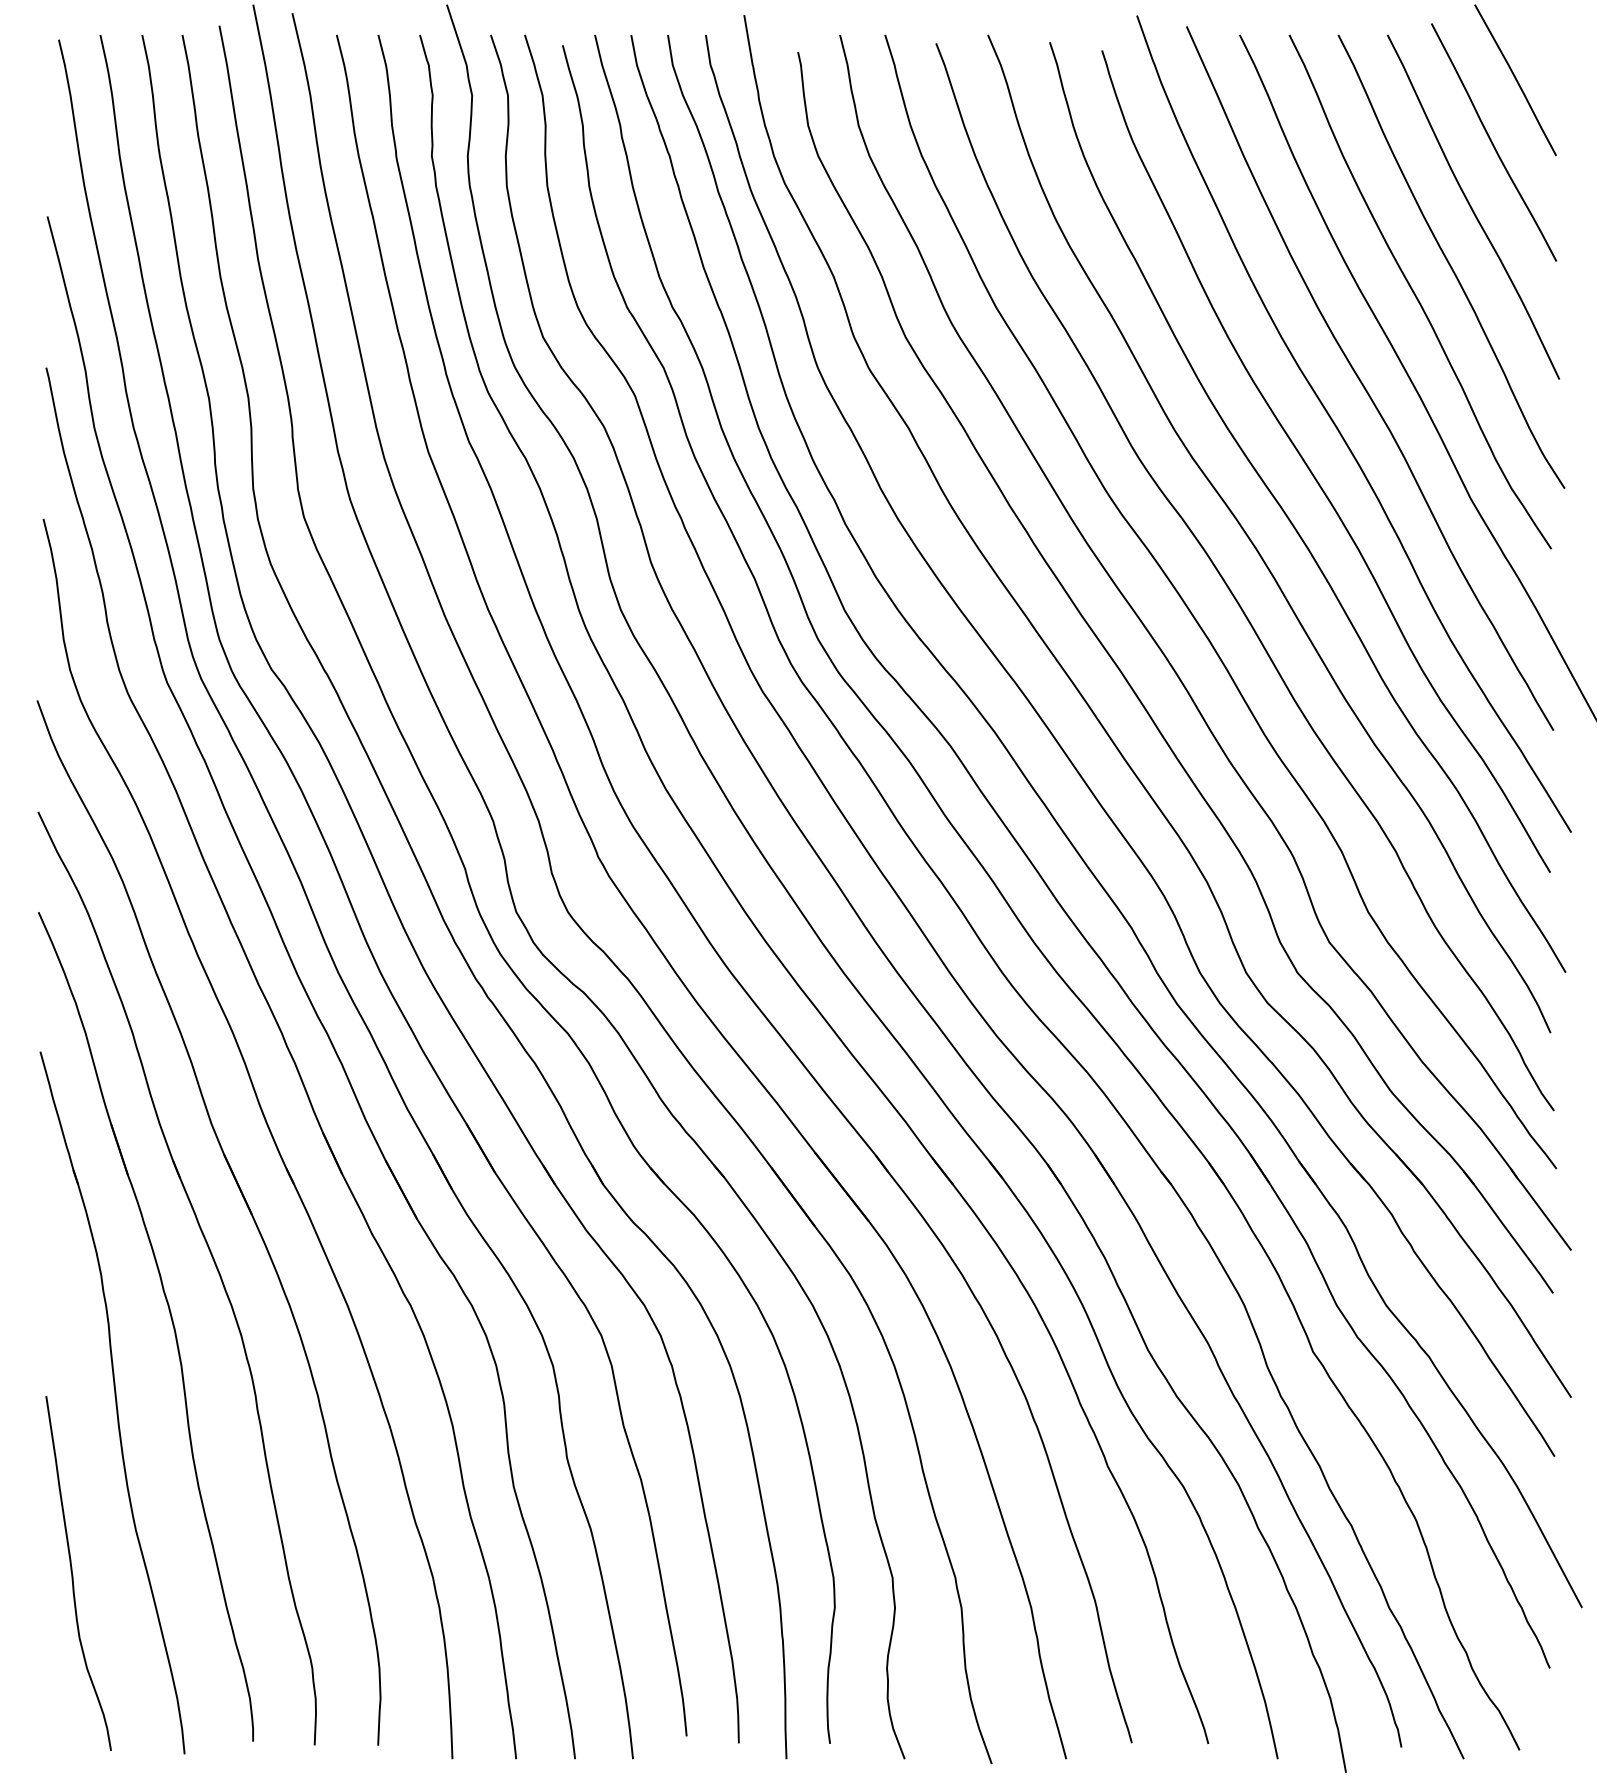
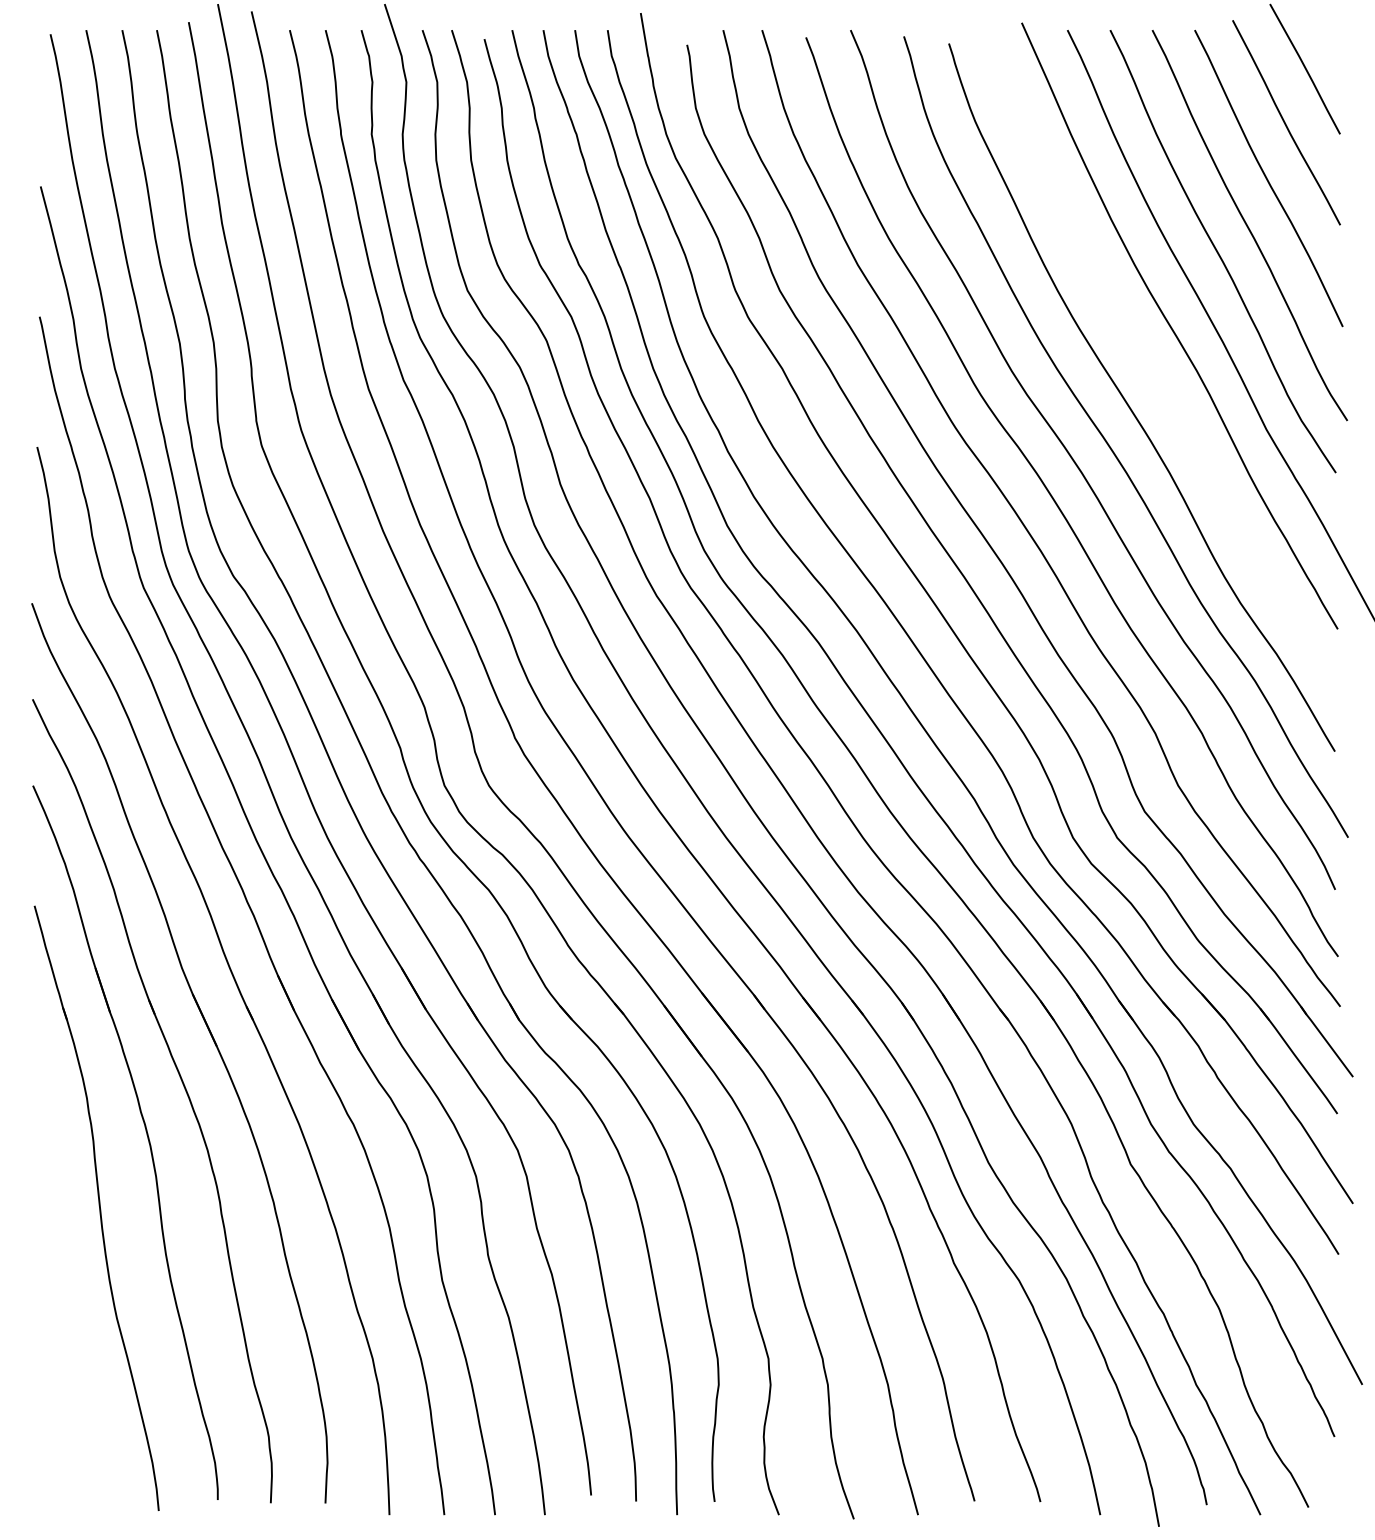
curve: (1340, 431) -> (1154, 371), removed
curve: (72, 1572) -> (62, 1354), removed

